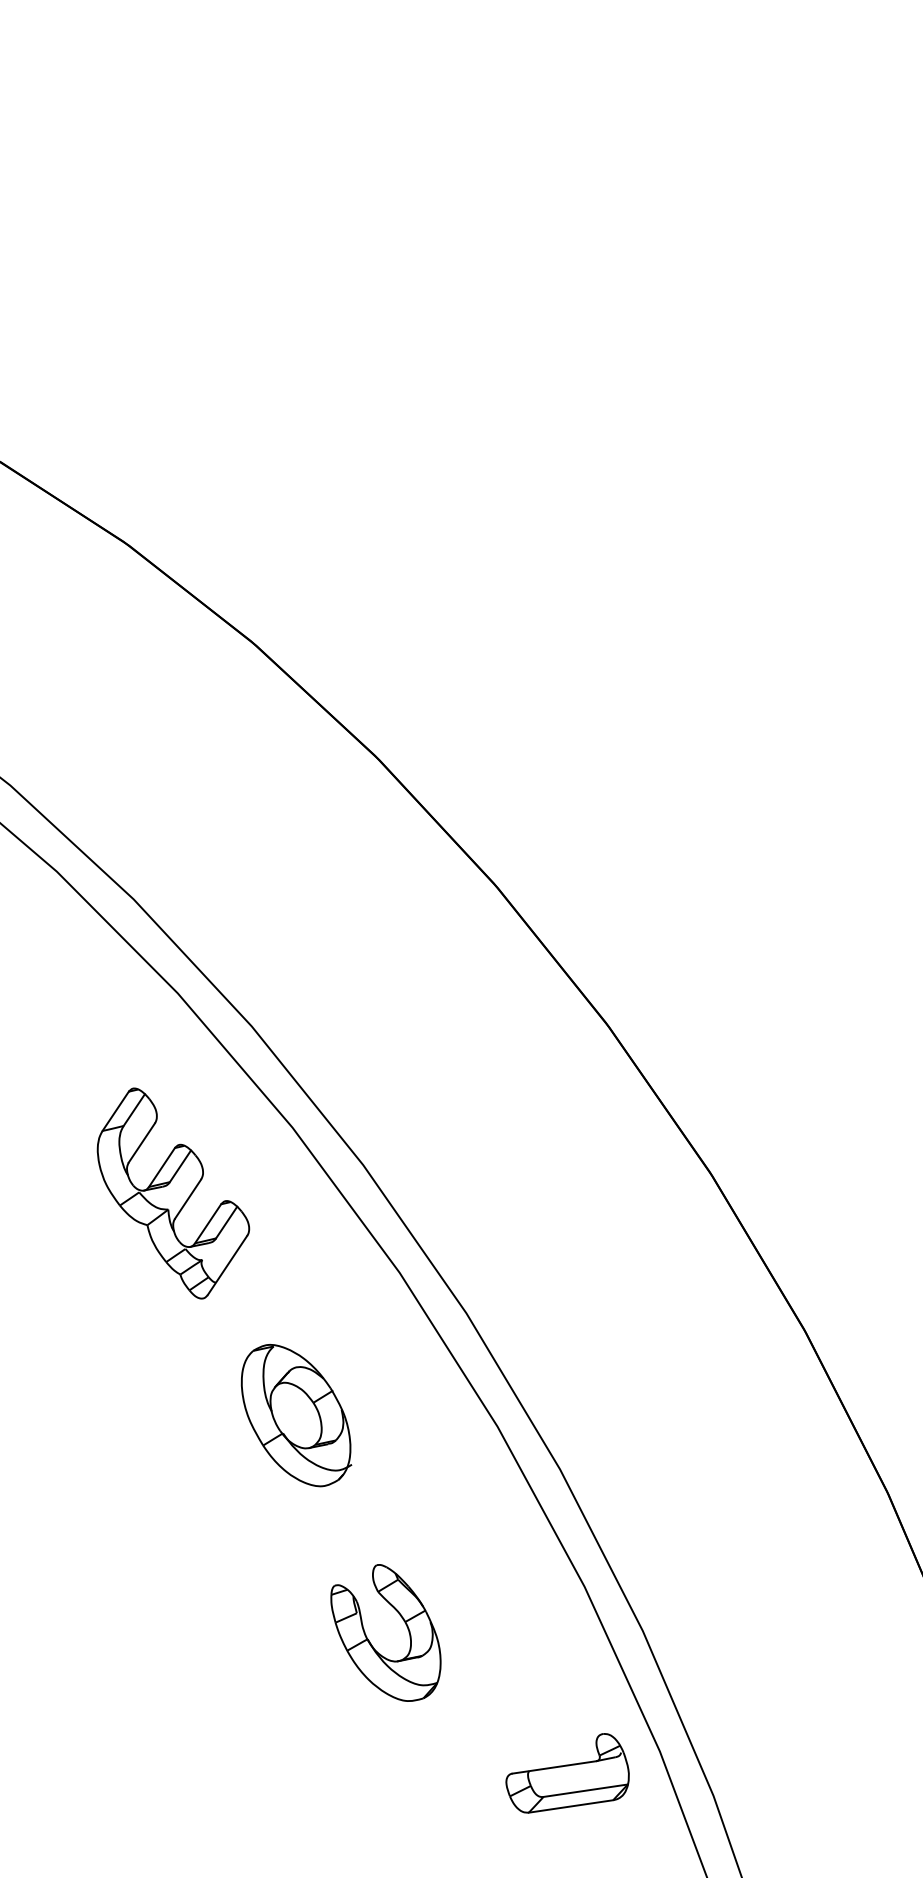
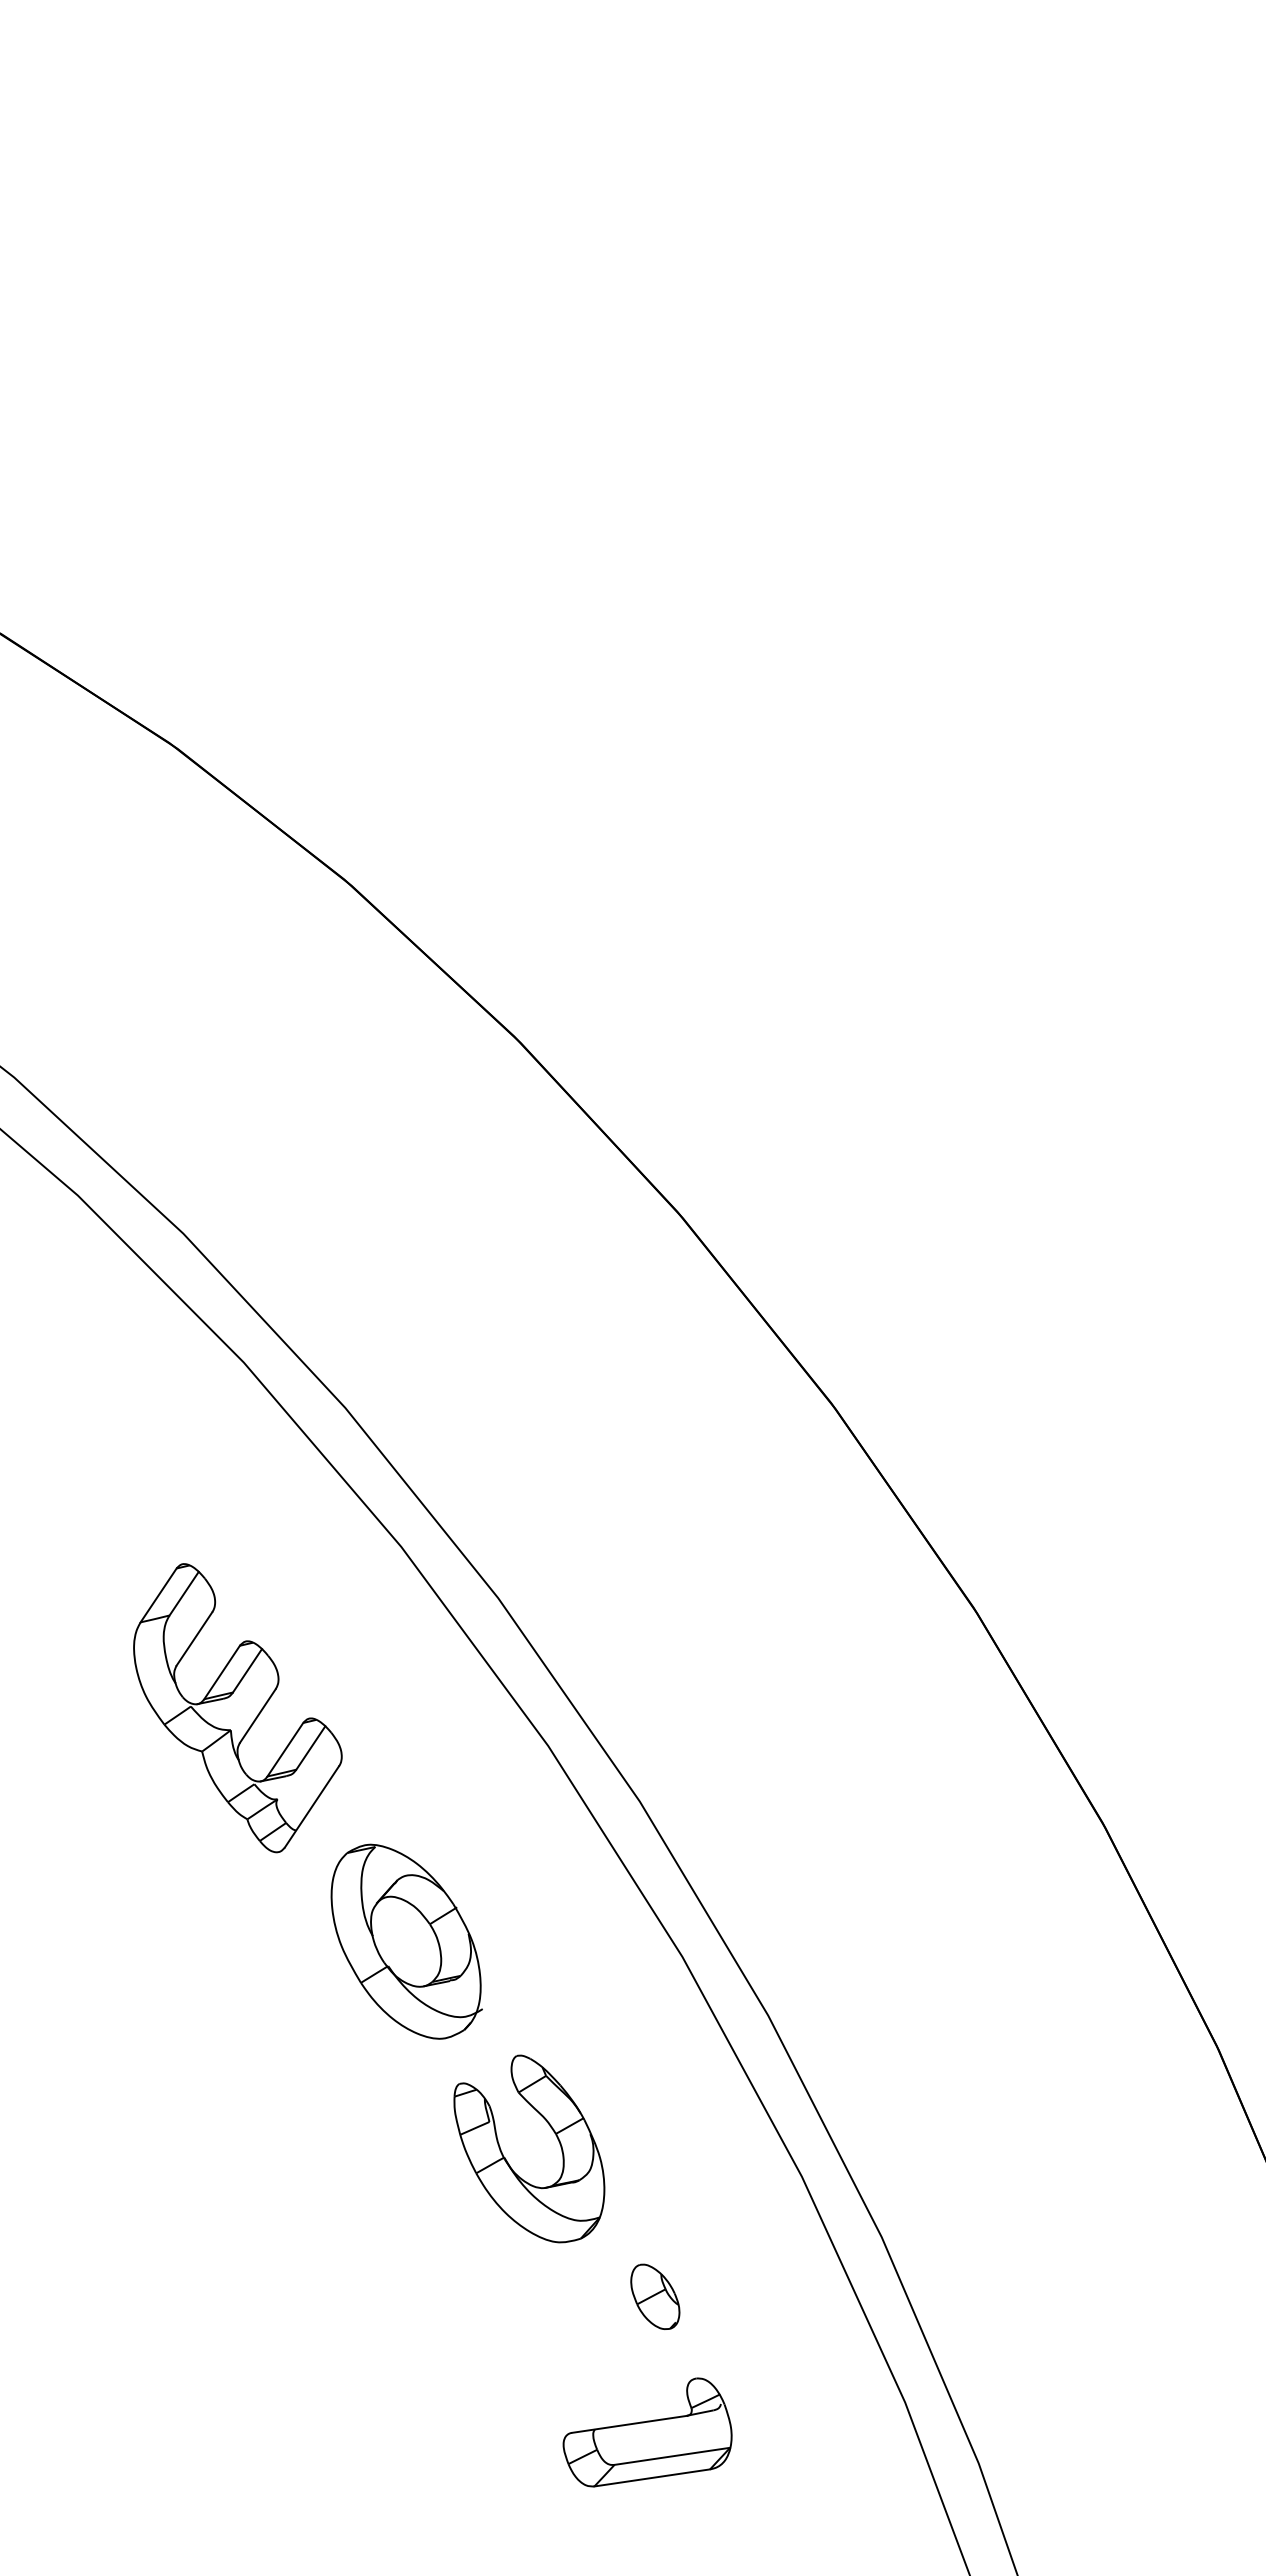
part: (173, 1193) -> (237, 1708), moved
part: (370, 1641) -> (507, 2160), moved
part: (477, 1674) -> (655, 2296), added
part: (567, 1773) -> (647, 2432), moved

